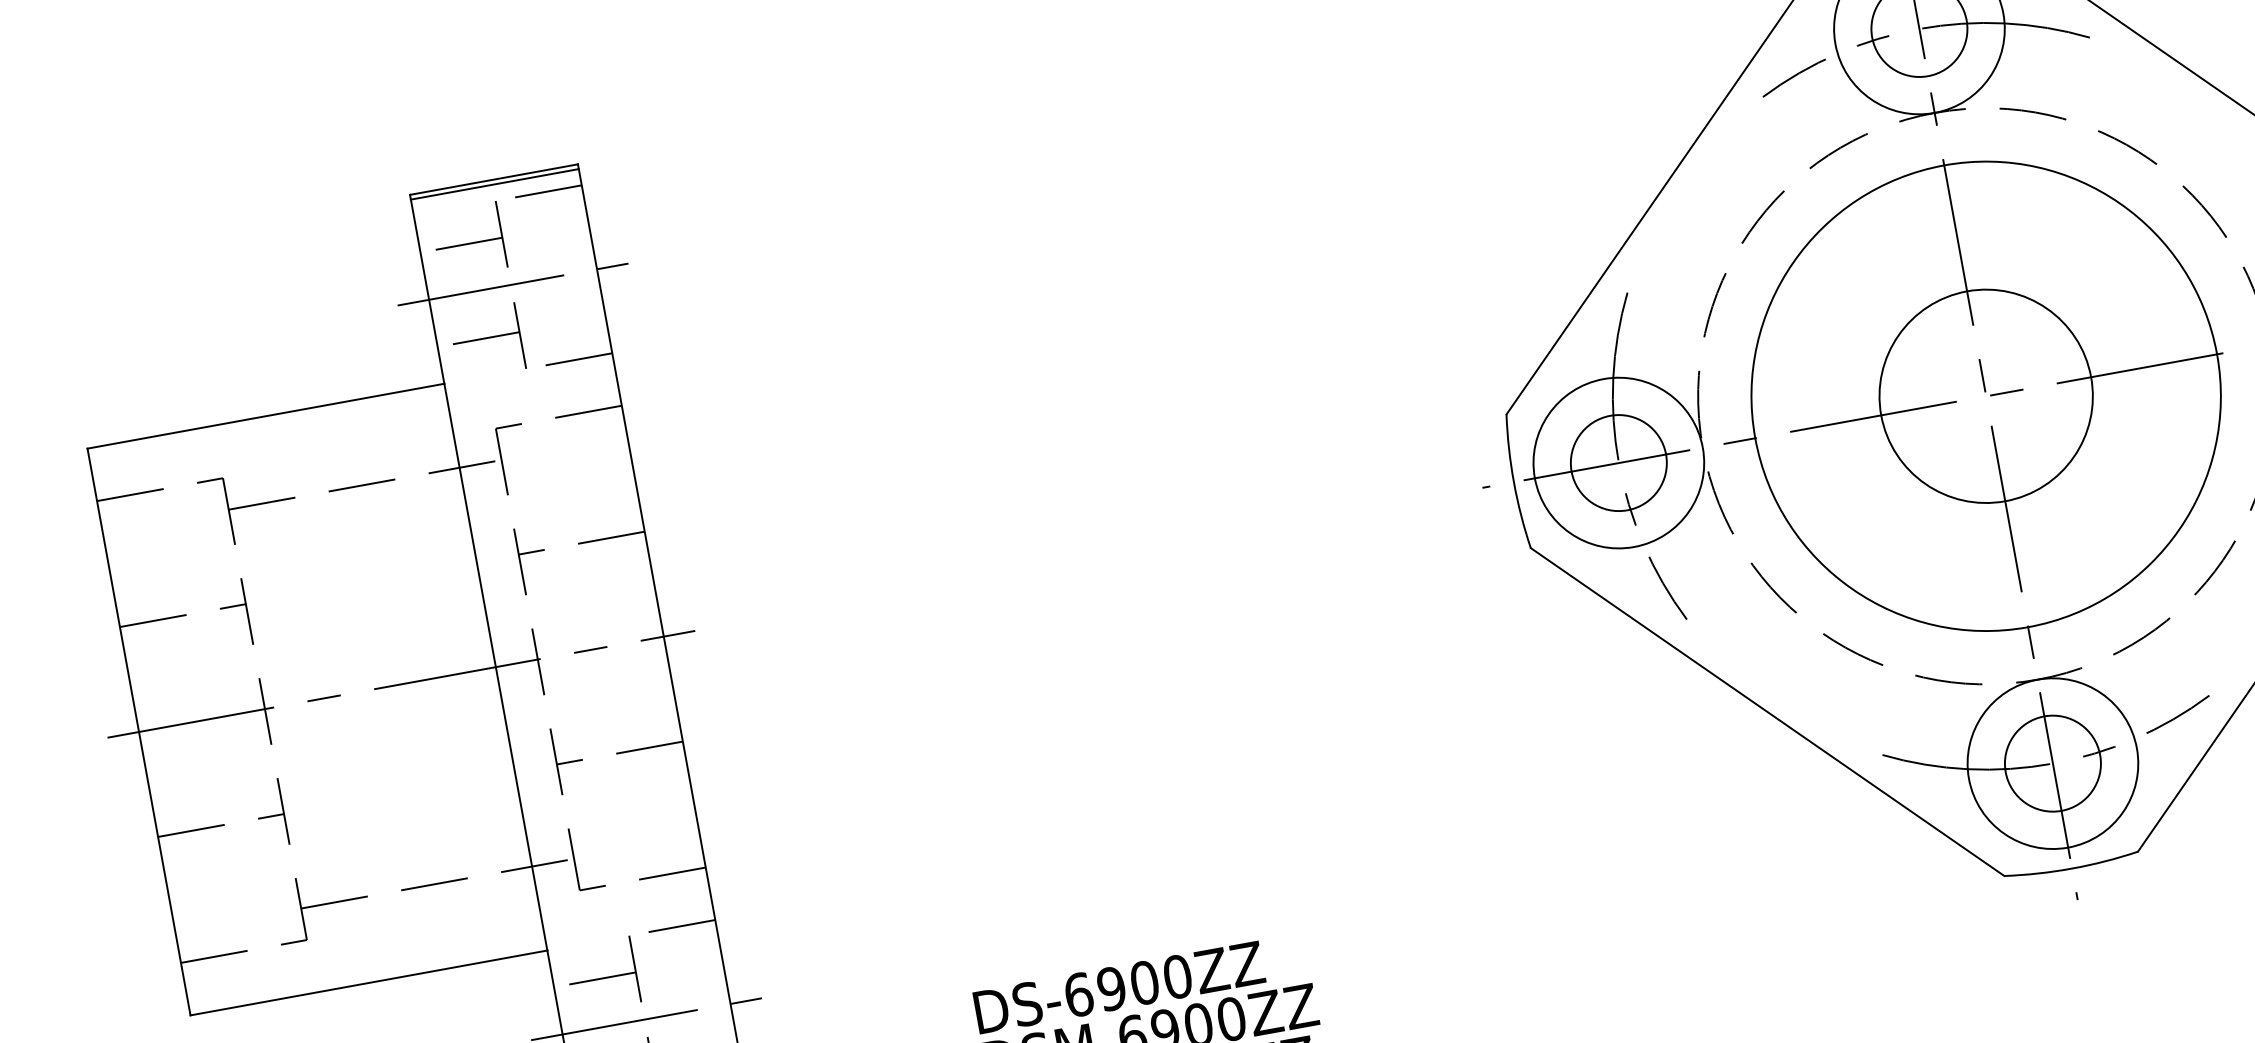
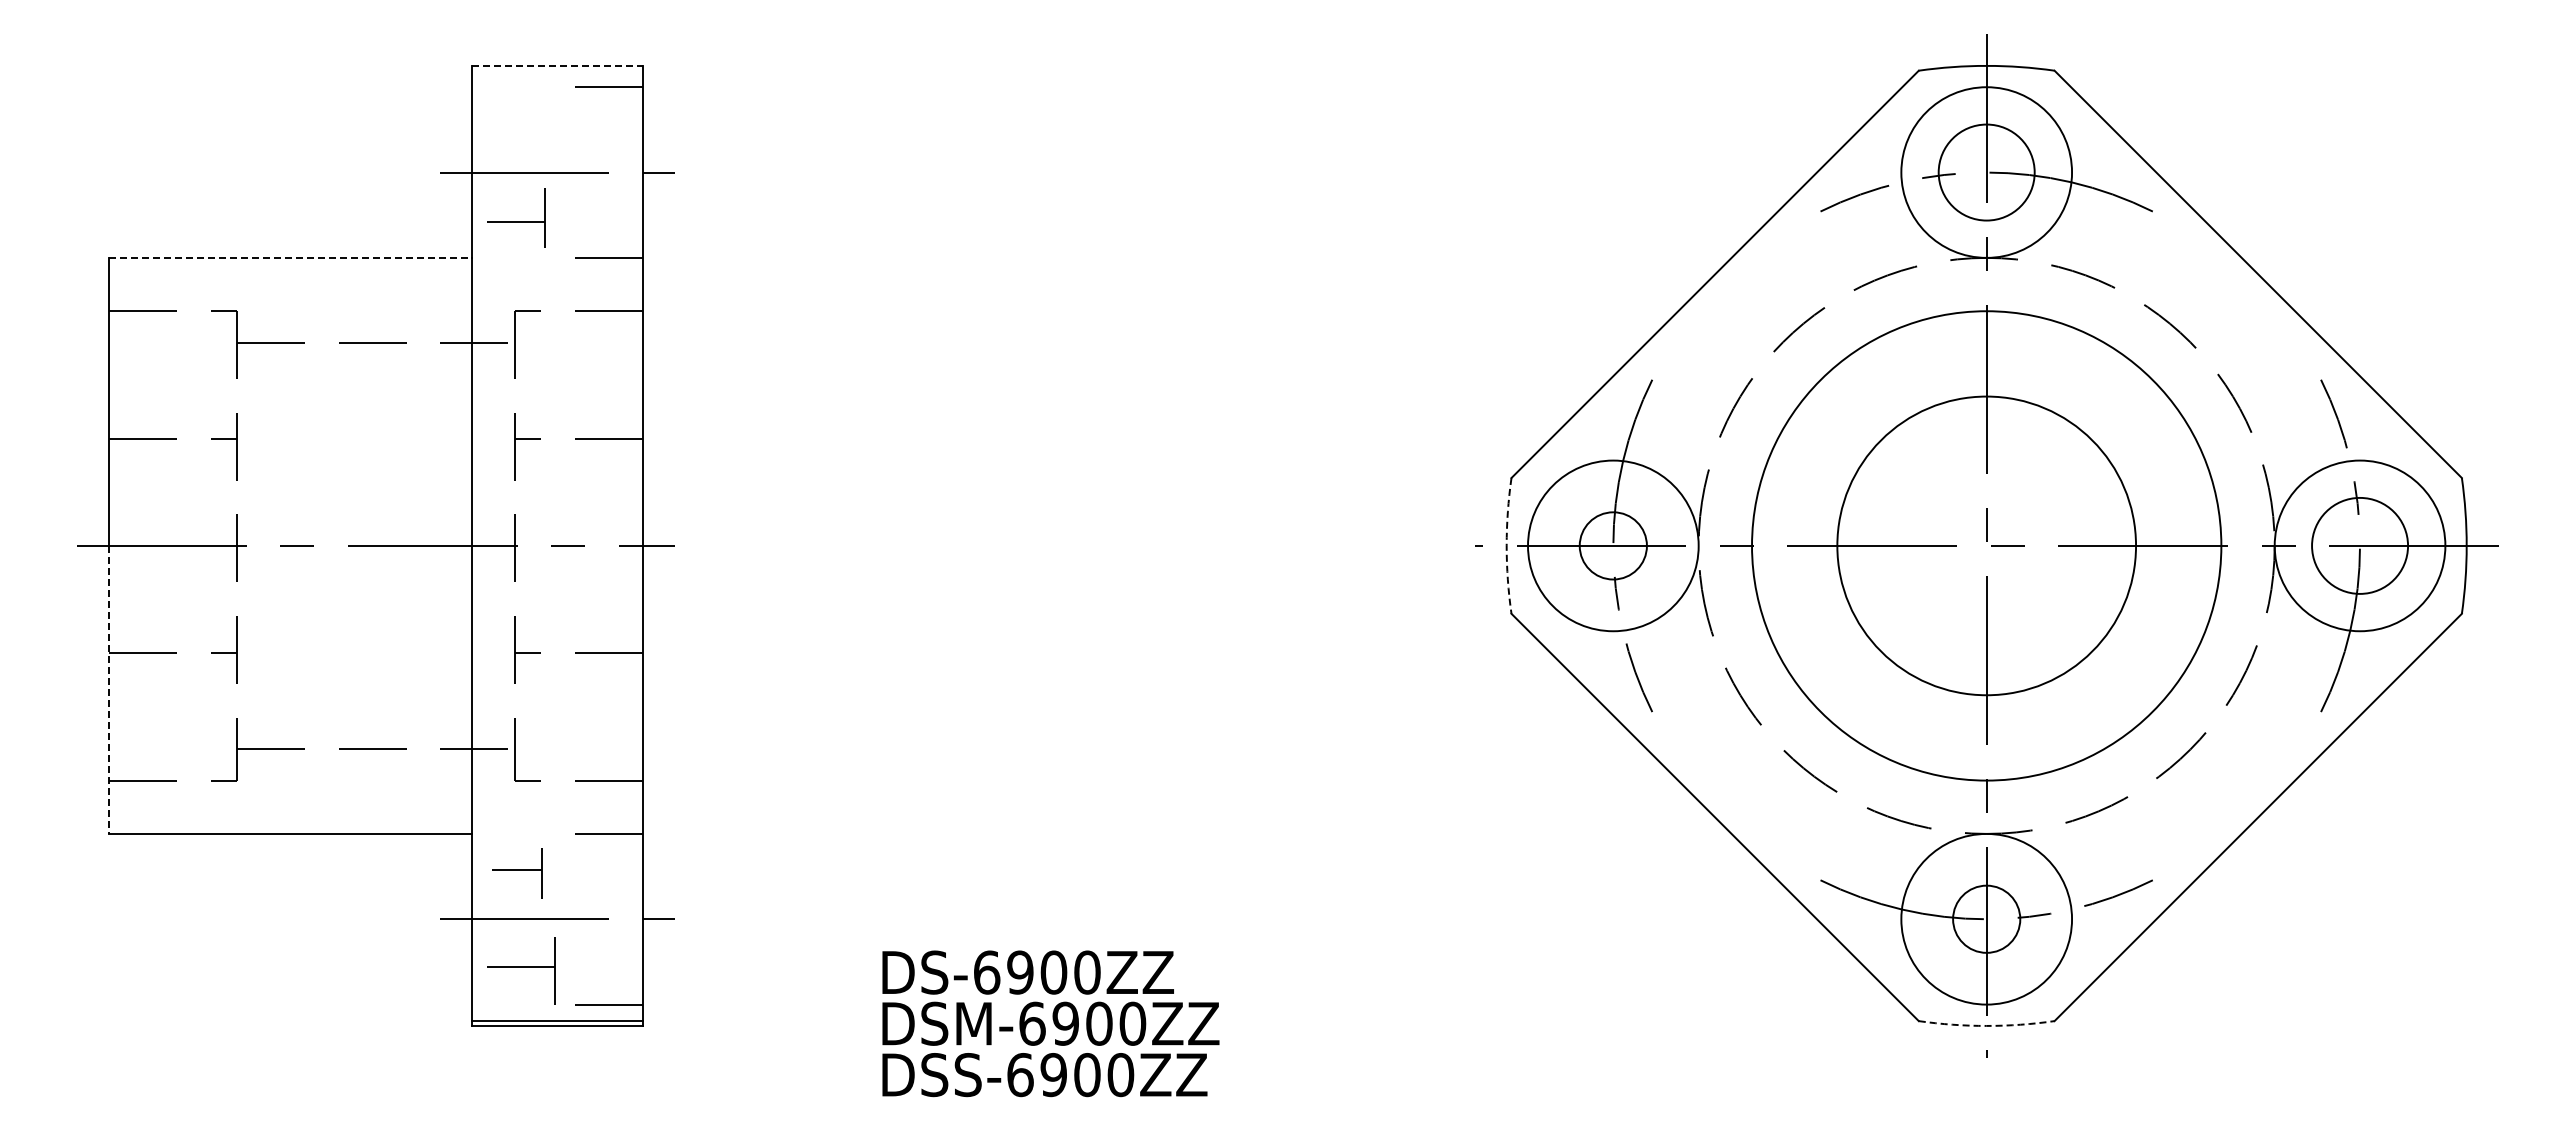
line: (494, 179) -> (557, 65), solid -> dashed
line: (494, 184) -> (556, 70), removed
part: (468, 239) -> (521, 120), removed
part: (486, 341) -> (521, 223), size x0.7
circle: (1985, 395) -> (1986, 545), size x1.4
line: (266, 415) -> (291, 257), solid -> dashed
circle: (1618, 462) -> (1613, 545), size x0.7
arc: (1513, 481) -> (1506, 545), solid -> dashed
circle: (2052, 763) -> (1986, 919), size x0.7
arc: (2071, 868) -> (1986, 1025), solid -> dashed
line: (165, 874) -> (109, 690), solid -> dashed
part: (602, 974) -> (521, 867), size x0.6

